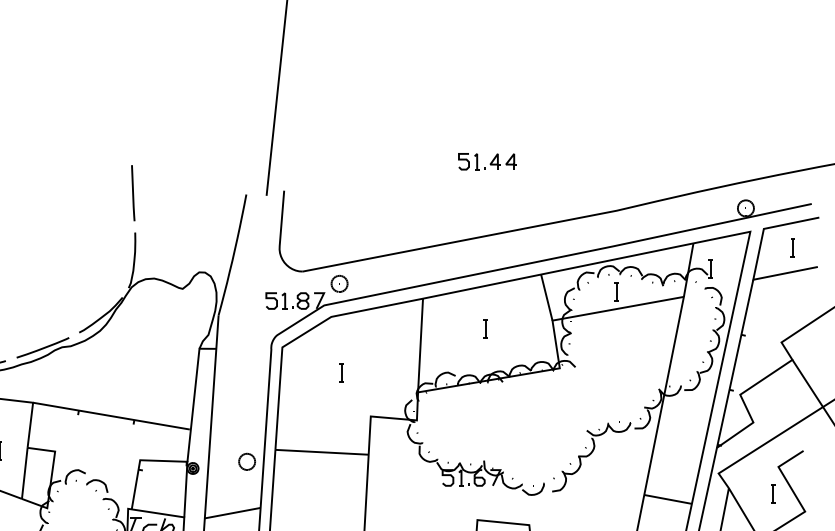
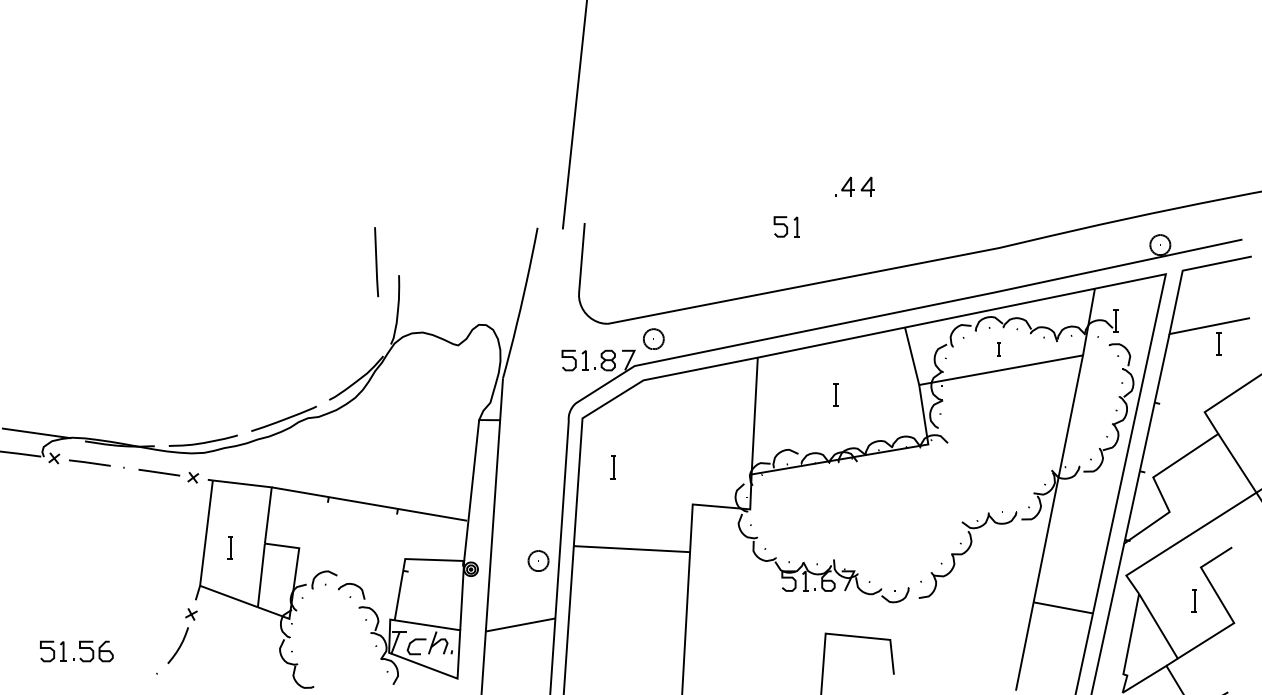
part: (468, 161) -> (786, 226), moved
line: (133, 193) -> (376, 262), moved
part: (792, 248) -> (1218, 343), moved
part: (616, 292) -> (998, 349), size x0.6
part: (340, 373) -> (612, 467), moved

